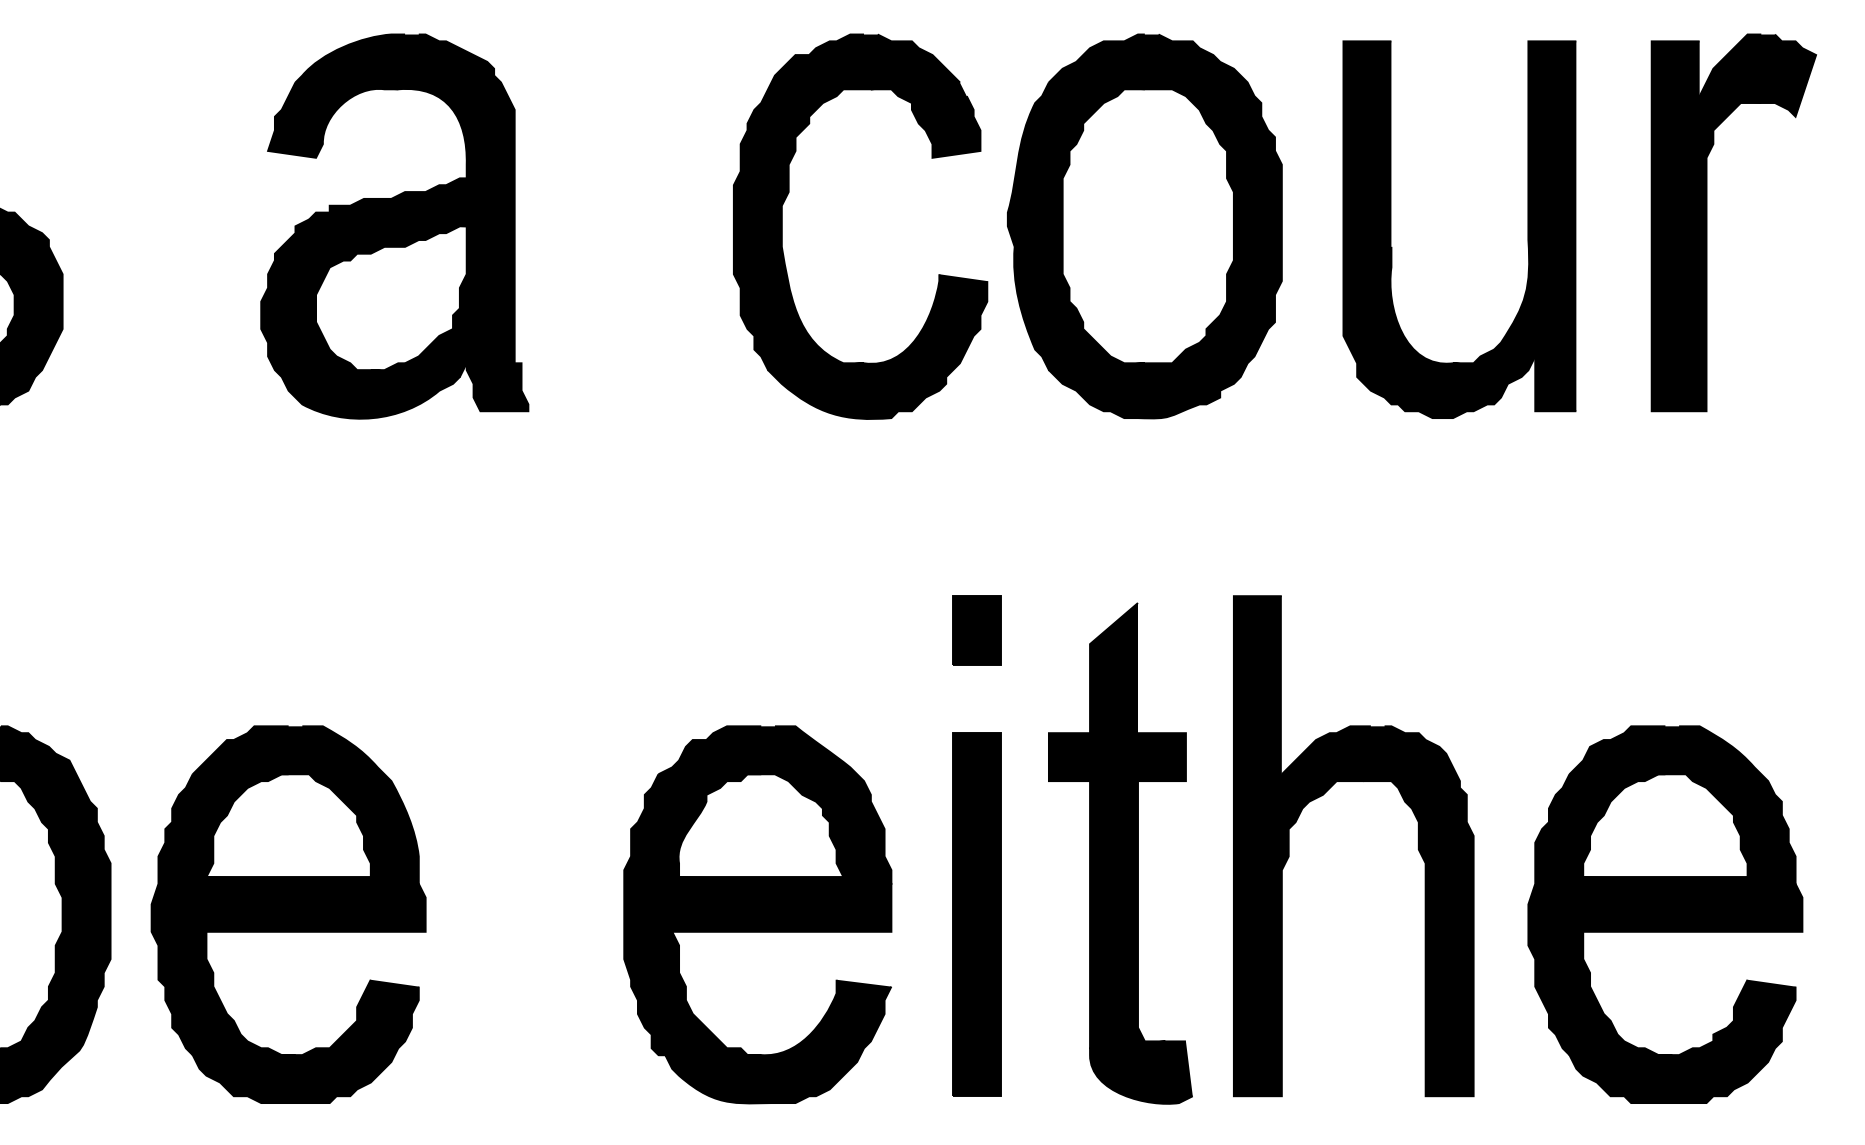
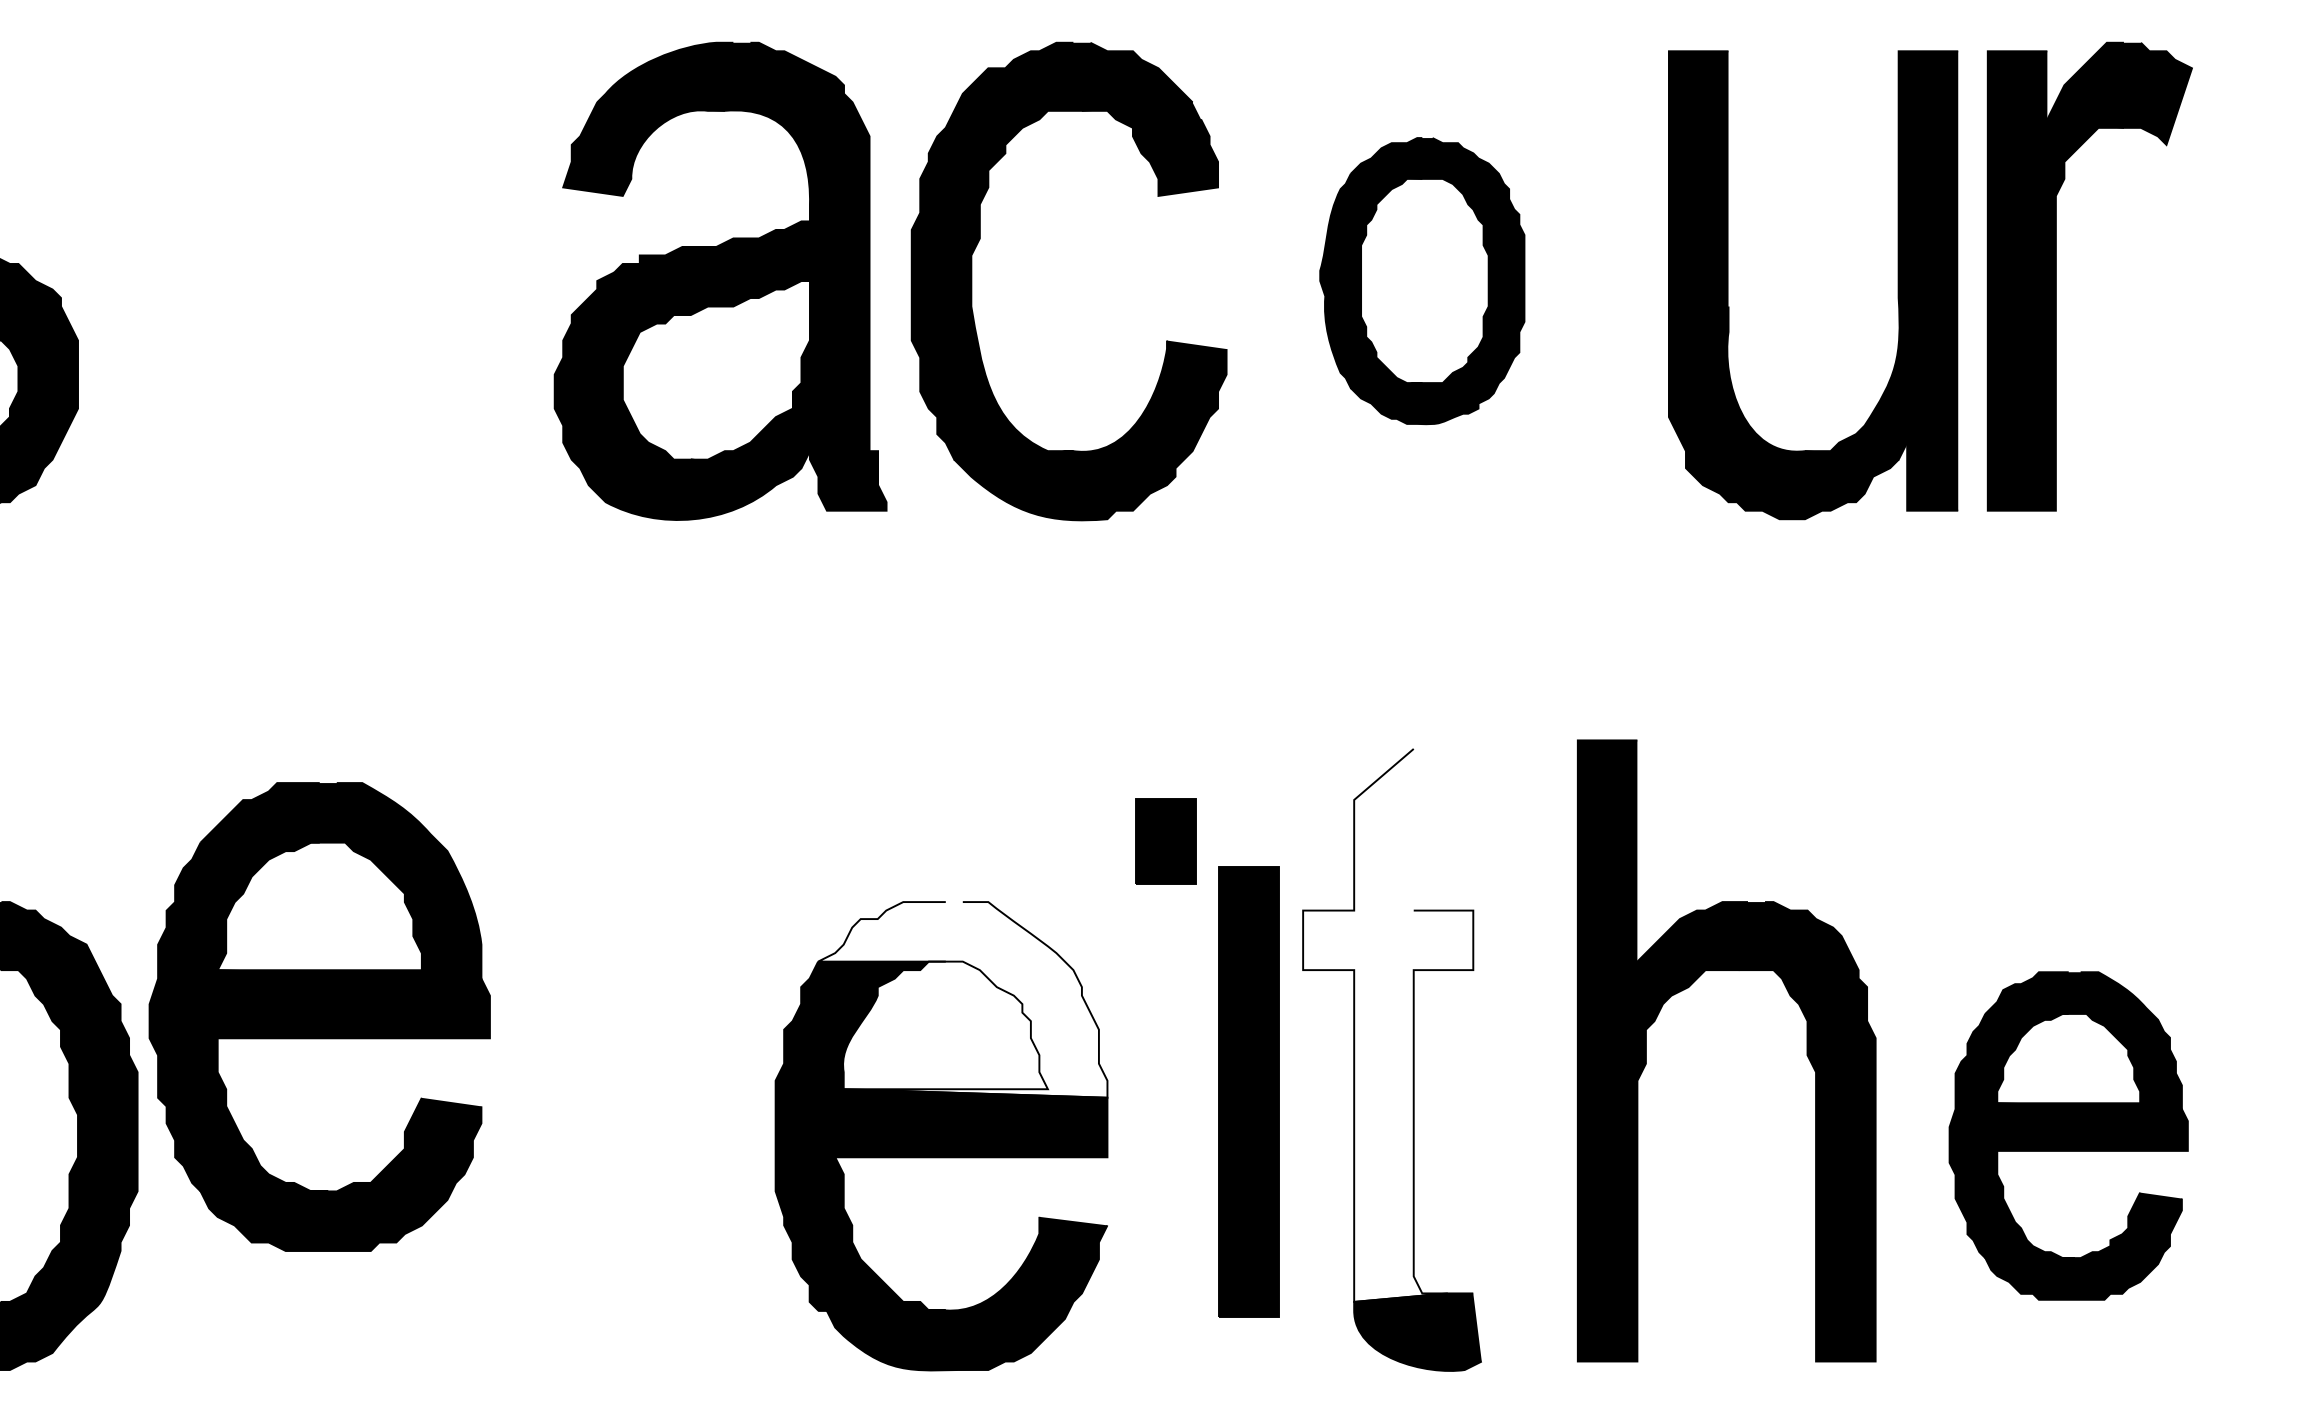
part: (1707, 222) -> (2056, 276), moved
part: (394, 225) -> (720, 280), moved
part: (1145, 225) -> (1422, 280), size x0.6
part: (976, 630) -> (1165, 841), moved
part: (1322, 795) -> (1688, 988), moved
fill: (774, 804) -> (962, 999), removed
fill: (1117, 824) -> (1388, 1024), removed
part: (288, 914) -> (319, 1016), moved
part: (976, 914) -> (1248, 1091), moved
part: (1665, 914) -> (2068, 1135), size x0.7

